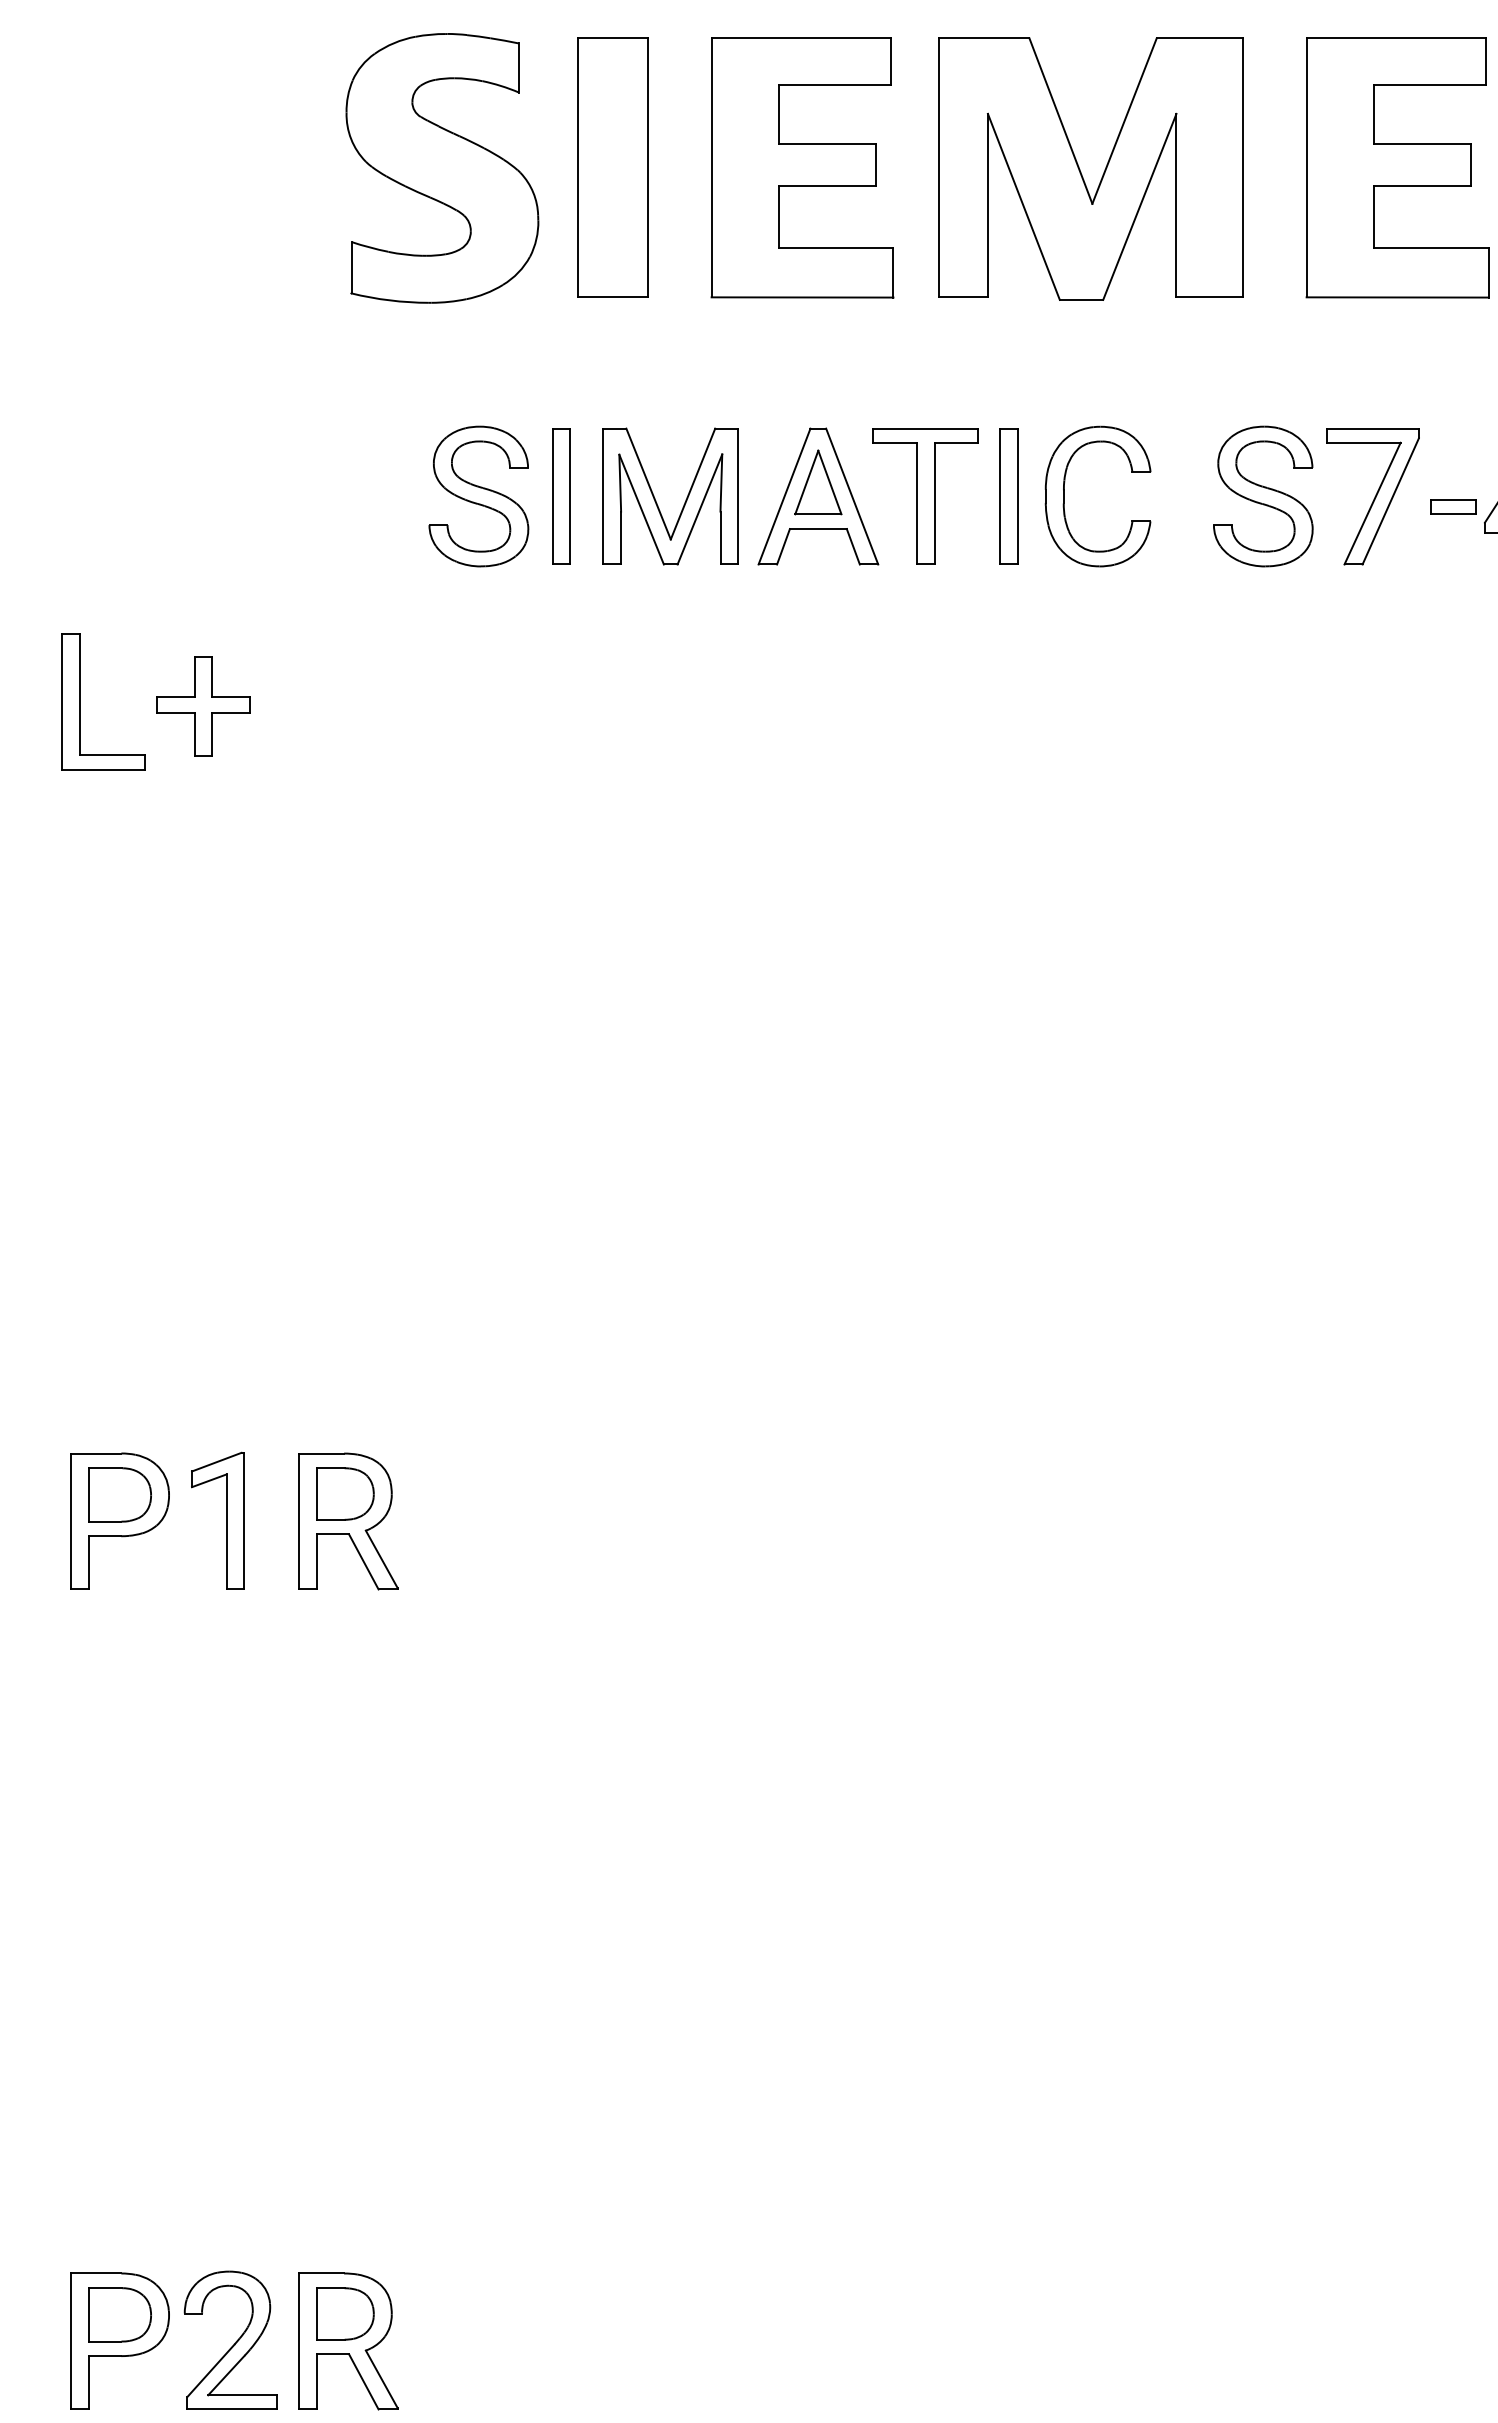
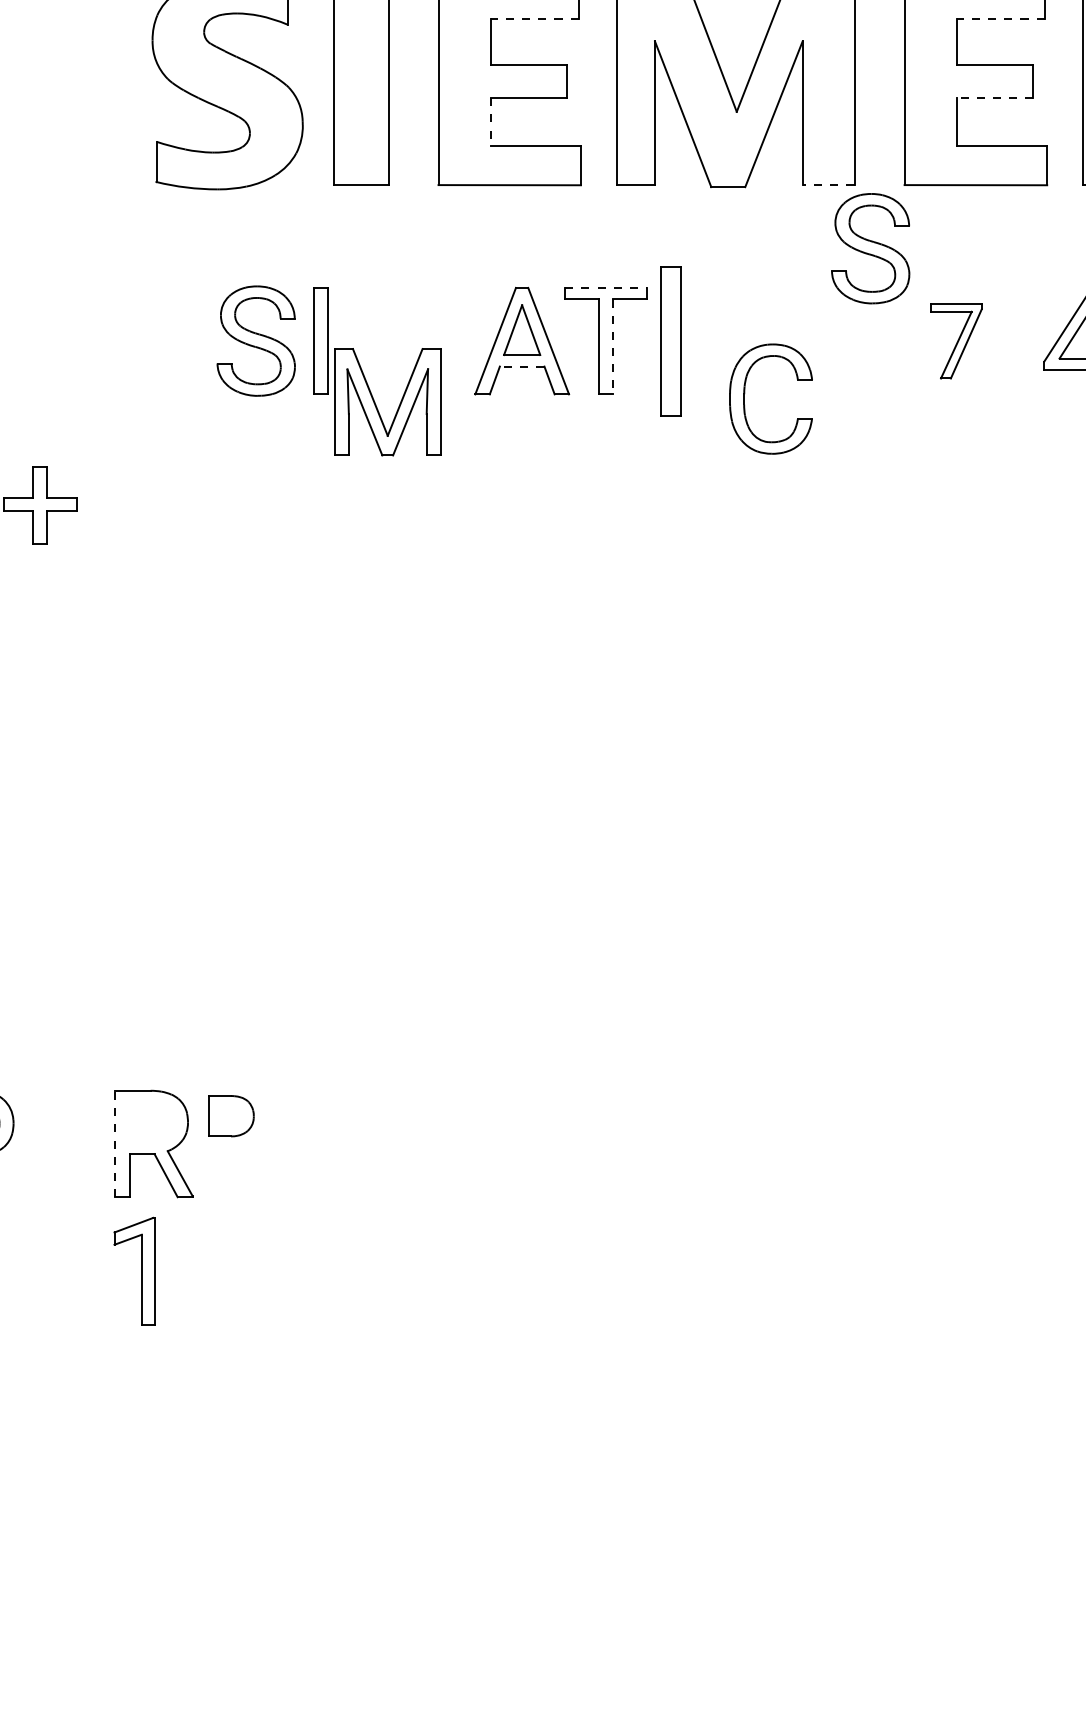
line: (834, 85) -> (534, 19), solid -> dashed
line: (1429, 85) -> (1000, 19), solid -> dashed
line: (1422, 186) -> (995, 98), solid -> dashed
line: (778, 217) -> (490, 122), solid -> dashed
line: (1209, 297) -> (828, 185), solid -> dashed
line: (925, 428) -> (606, 287), solid -> dashed
part: (1008, 496) -> (671, 341), size x1.4
part: (1064, 496) -> (744, 399), moved
part: (1263, 496) -> (870, 248), moved
part: (1372, 496) -> (956, 341), size x0.7
part: (656, 500) -> (376, 405), moved
line: (934, 503) -> (613, 346), solid -> dashed
part: (1453, 506) -> (1019, 348), removed
line: (817, 529) -> (521, 366), solid -> dashed
part: (345, 1493) -> (231, 1115), moved
part: (226, 1520) -> (141, 1270), moved
line: (299, 1521) -> (115, 1143), solid -> dashed

